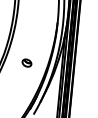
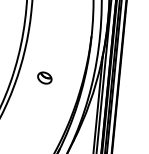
part: (26, 62) -> (44, 77), moved

